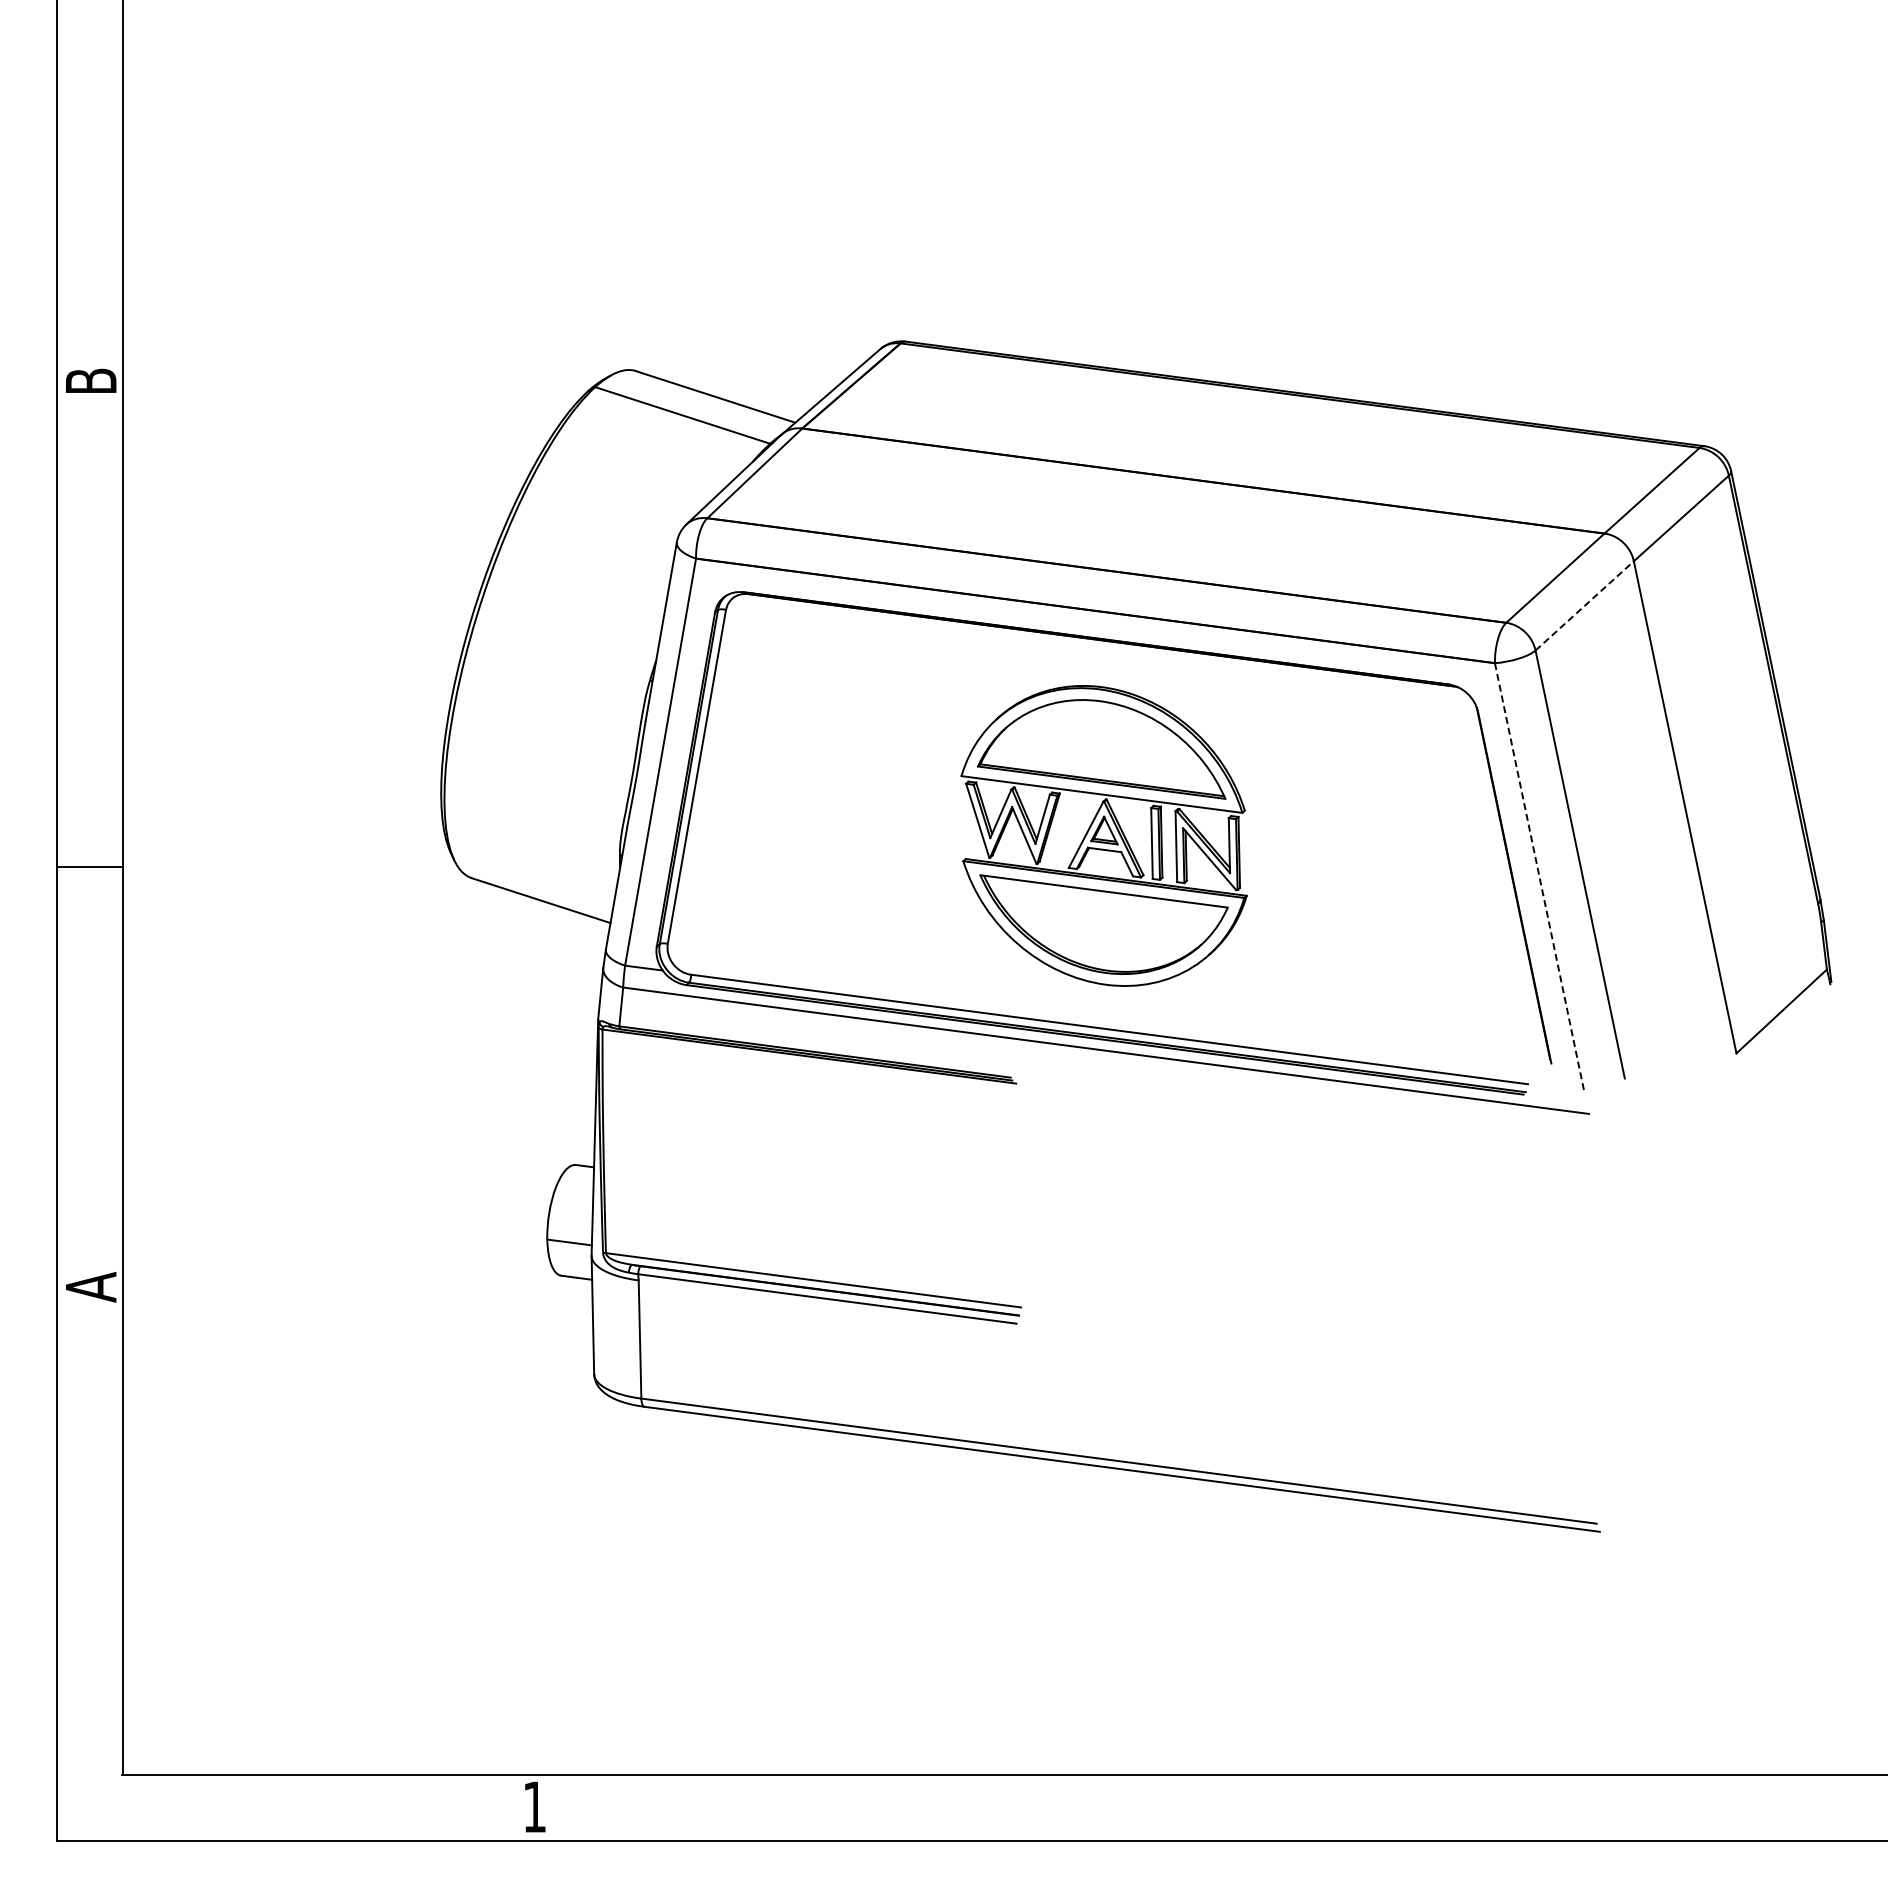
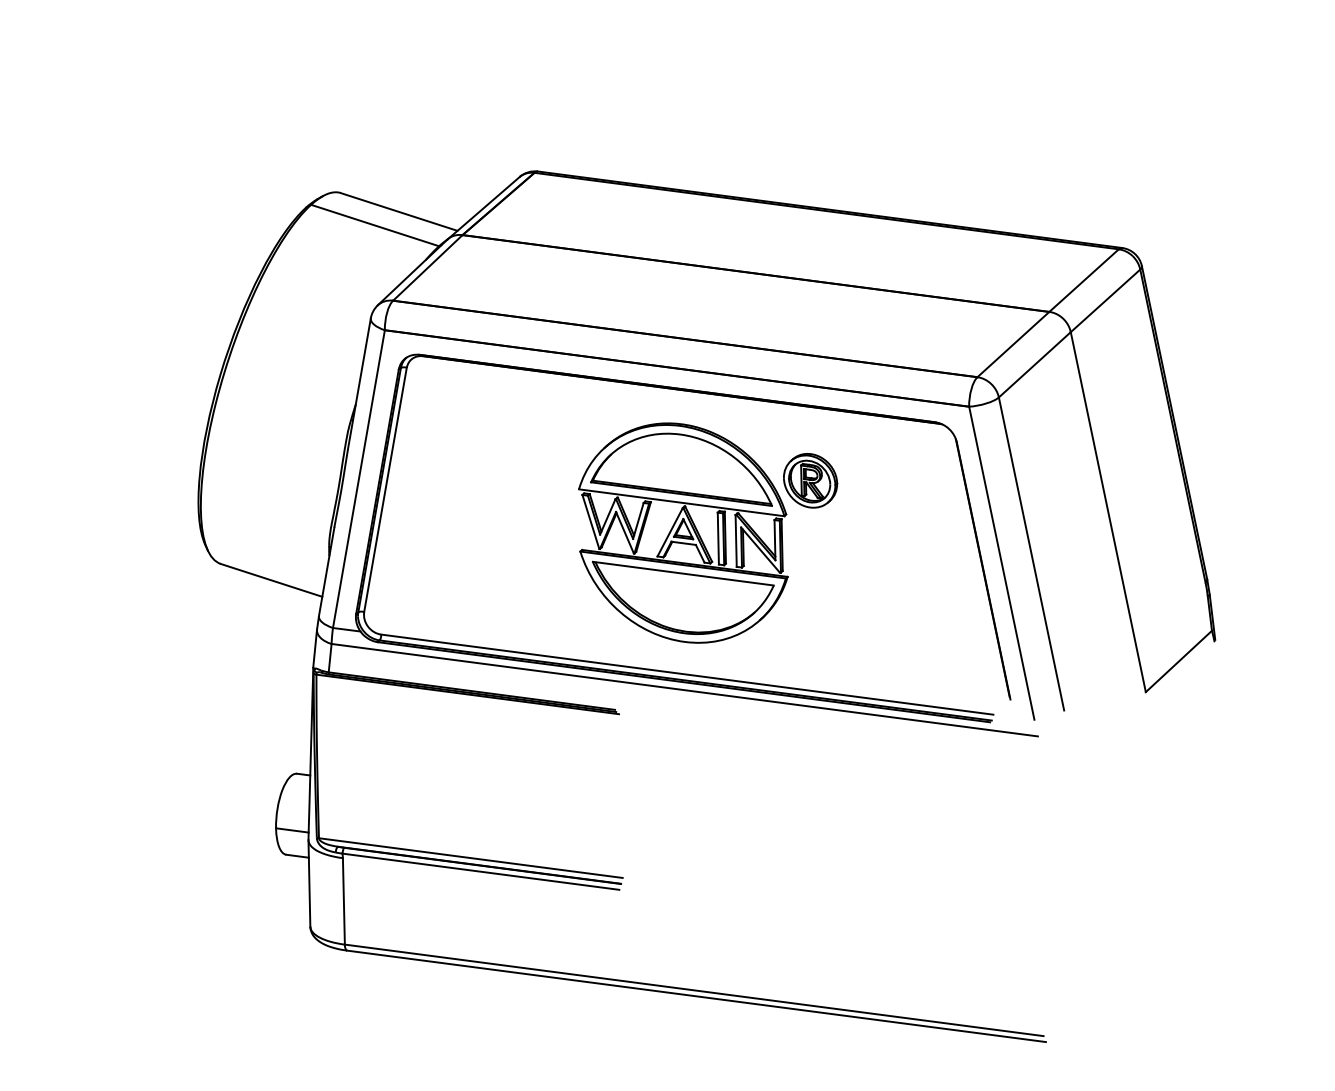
line: (1585, 605) -> (1035, 364), dashed -> solid
part: (1277, 764) -> (810, 480), added
line: (1539, 877) -> (1001, 563), dashed -> solid

